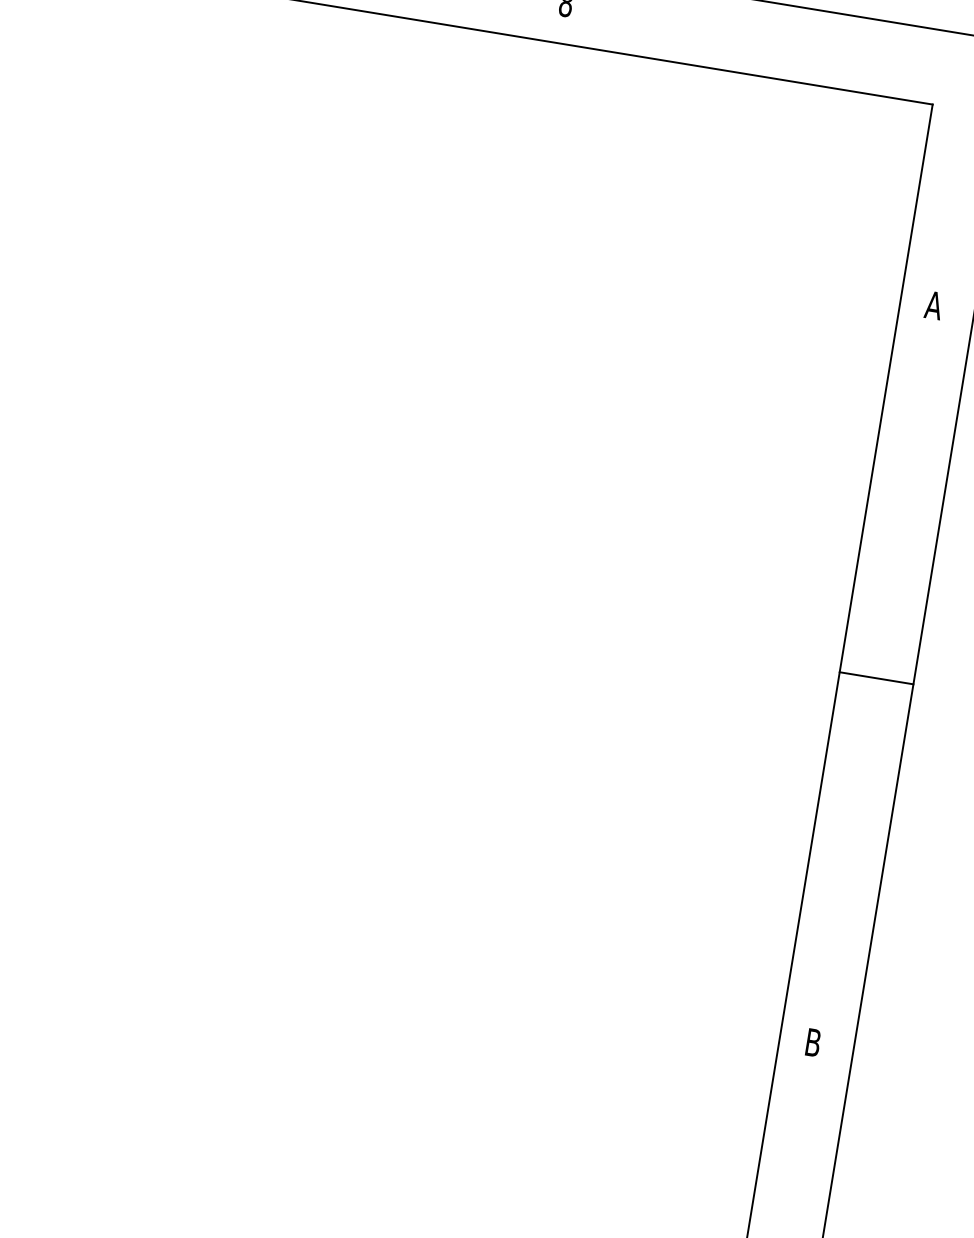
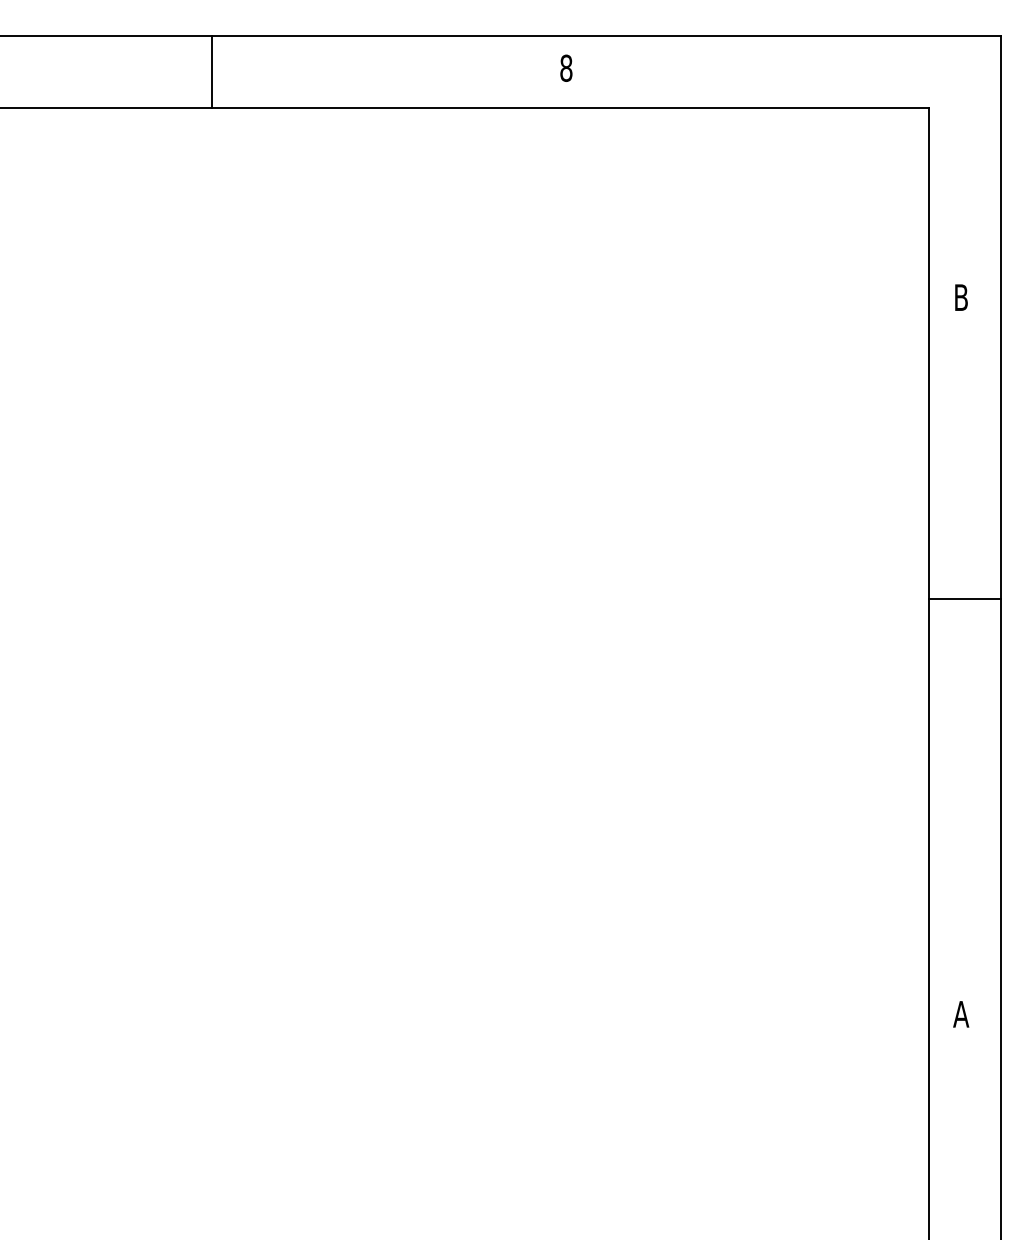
text: (934, 305) -> (961, 297), A -> B
line: (876, 678) -> (964, 599), moved
text: (813, 1042) -> (961, 1014), B -> A

